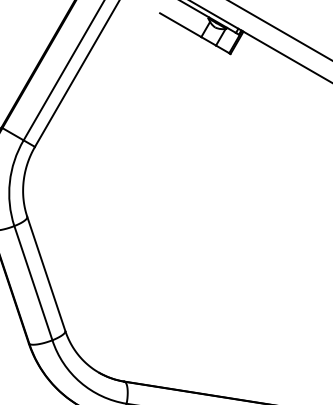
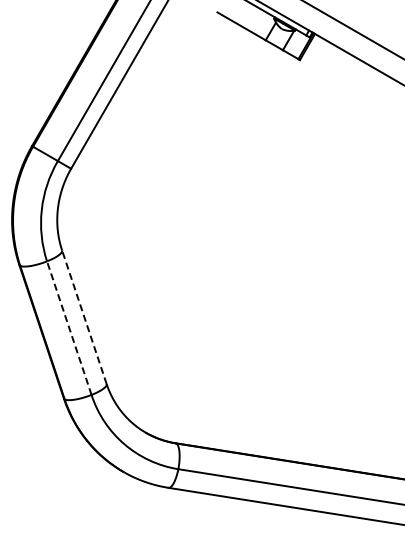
line: (46, 273) -> (84, 316), solid -> dashed
line: (33, 282) -> (69, 327), solid -> dashed

